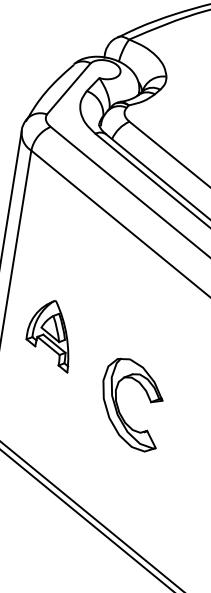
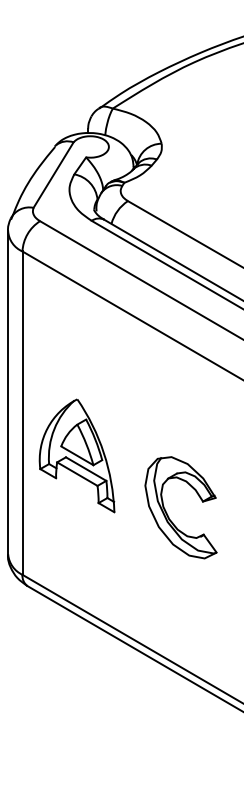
part: (49, 334) -> (76, 455), size x1.43
part: (118, 404) -> (166, 510), moved

